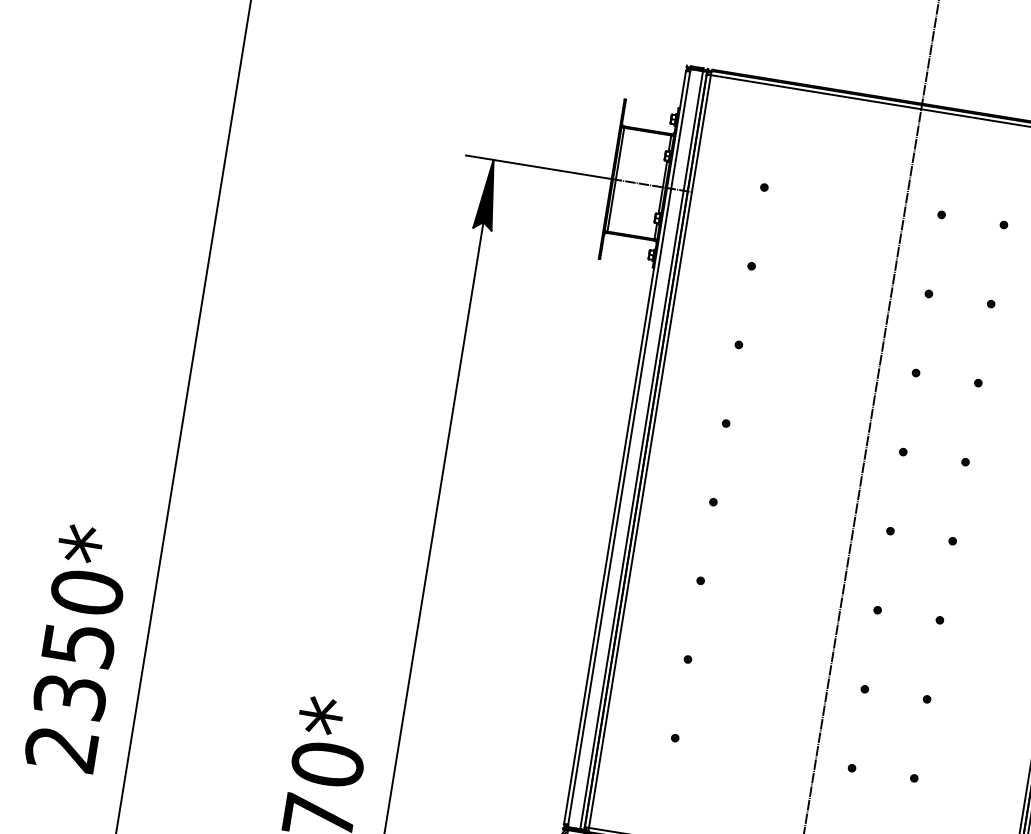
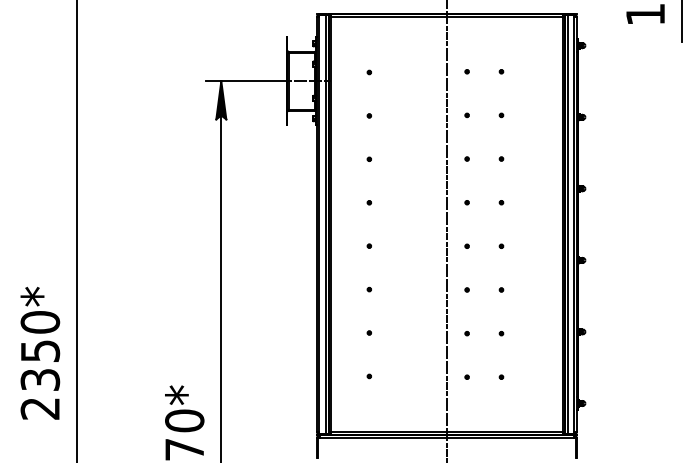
text: (78, 649) -> (40, 353), moved

